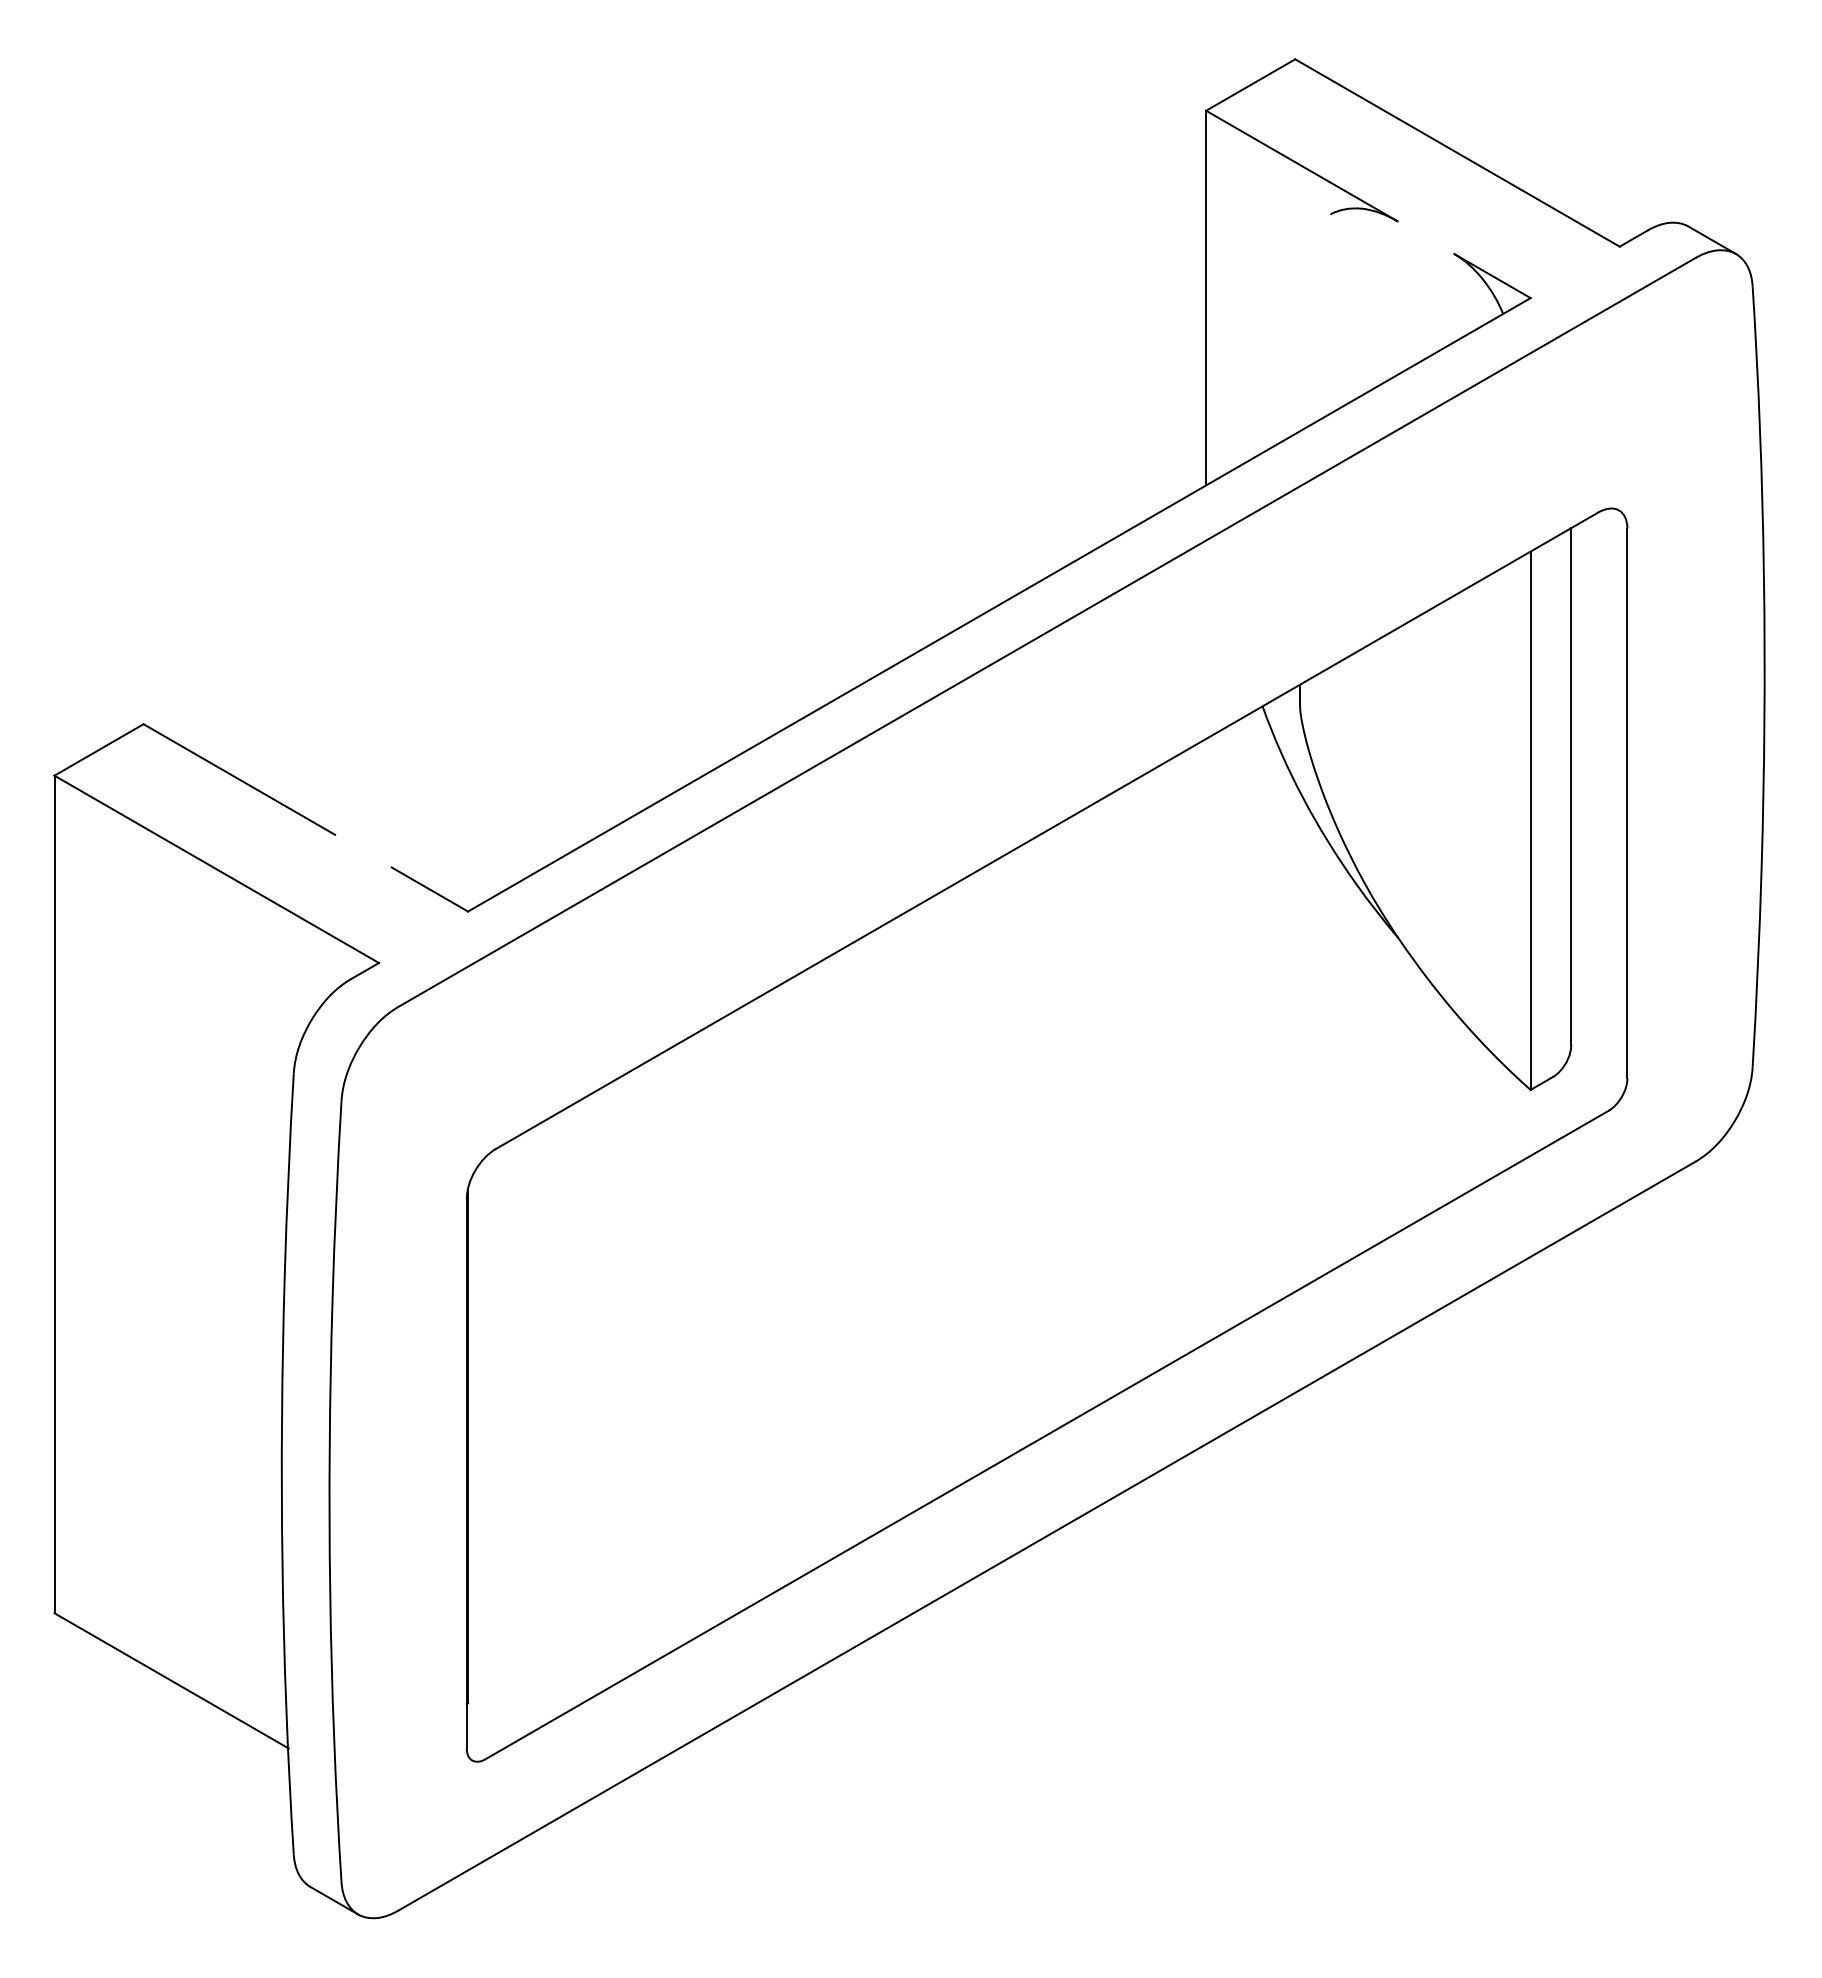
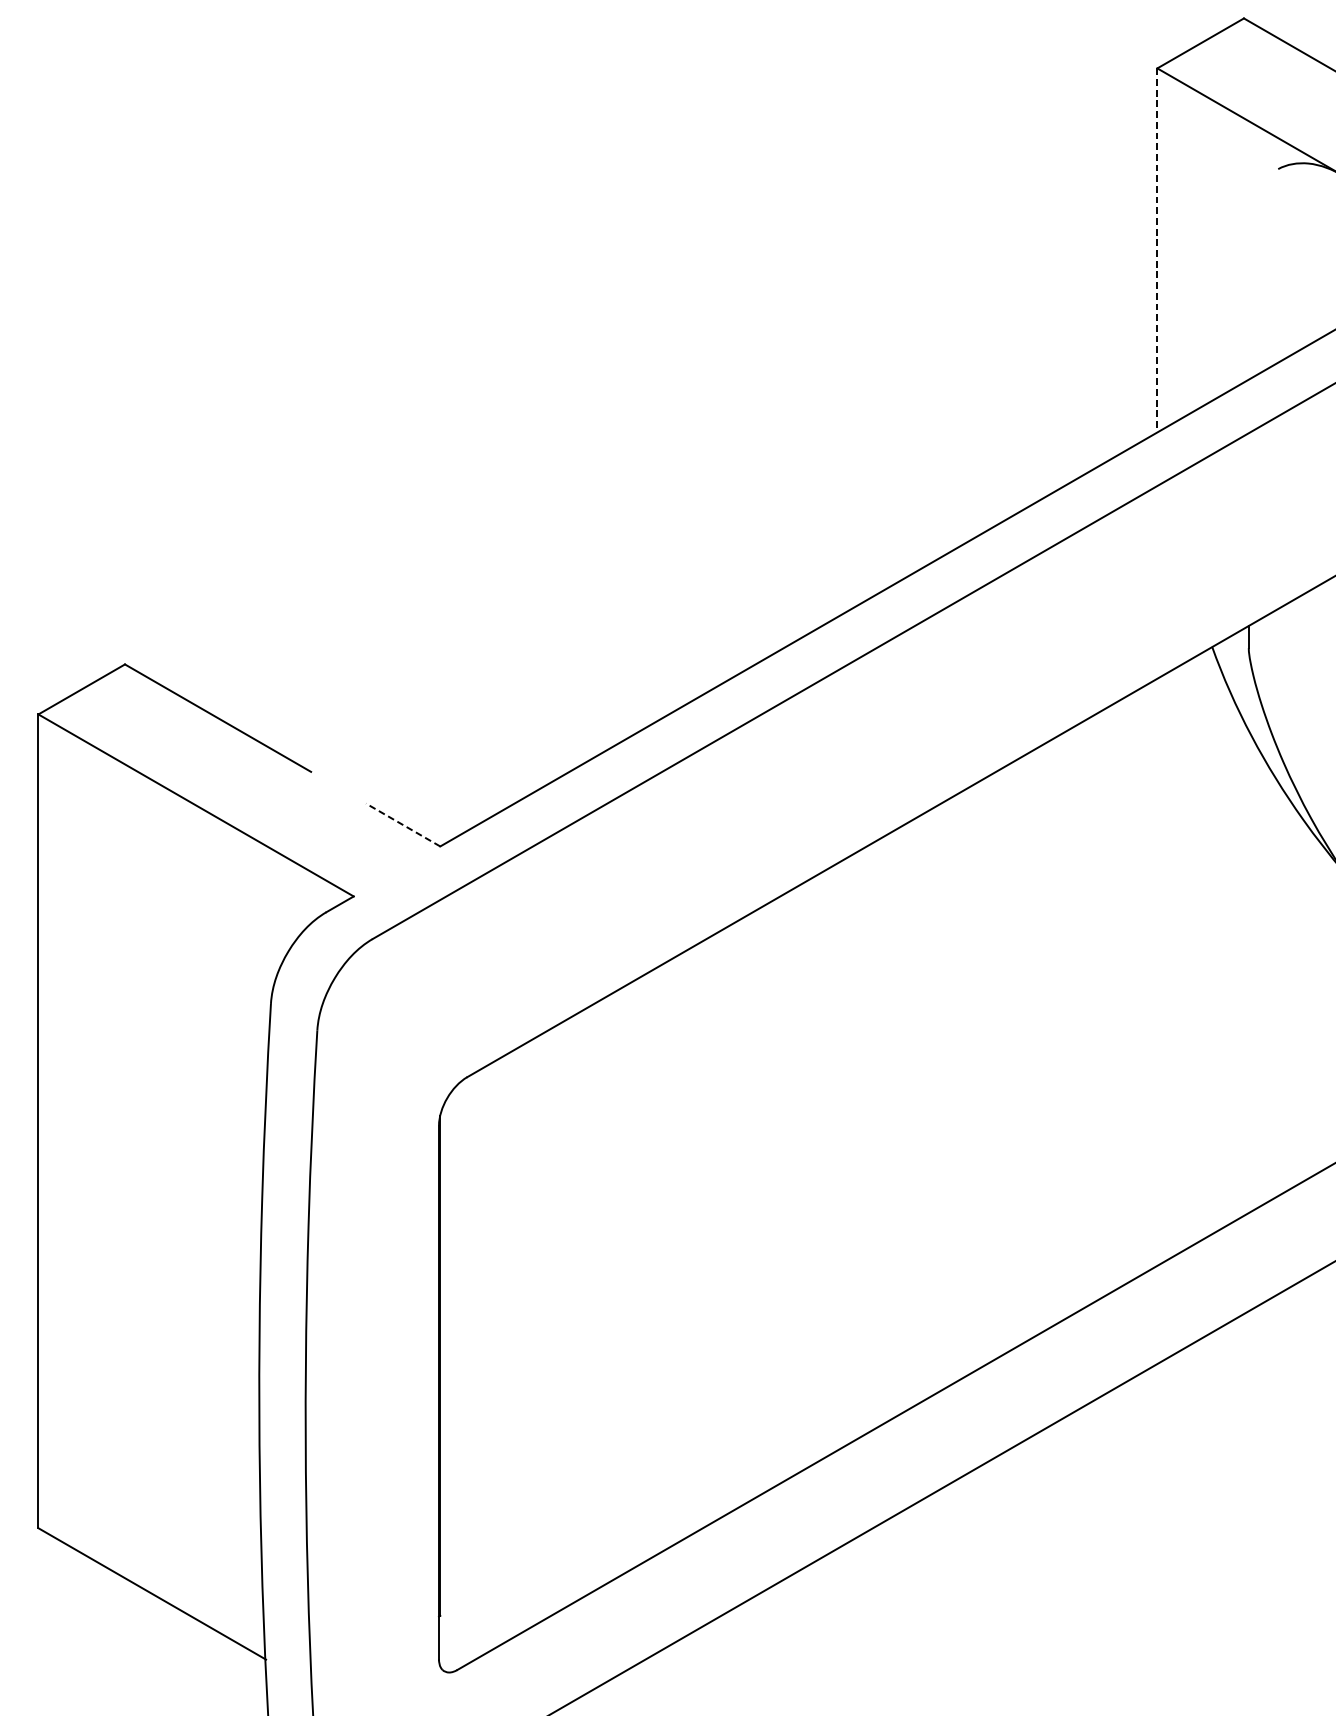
line: (1206, 298) -> (1157, 250), solid -> dashed
line: (429, 889) -> (402, 825), solid -> dashed

